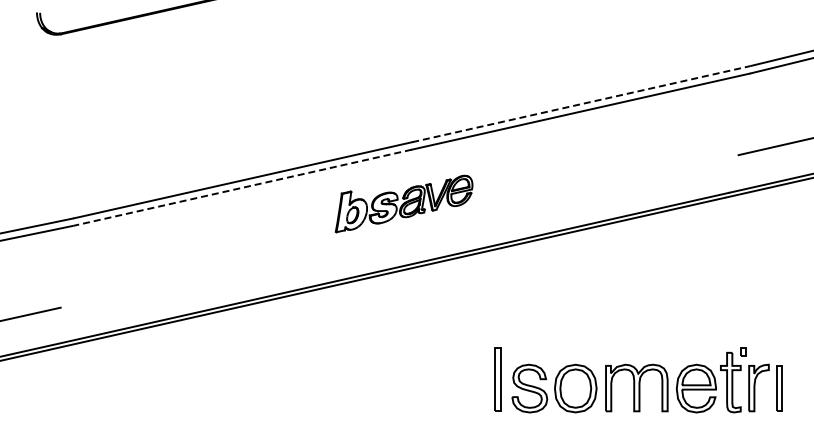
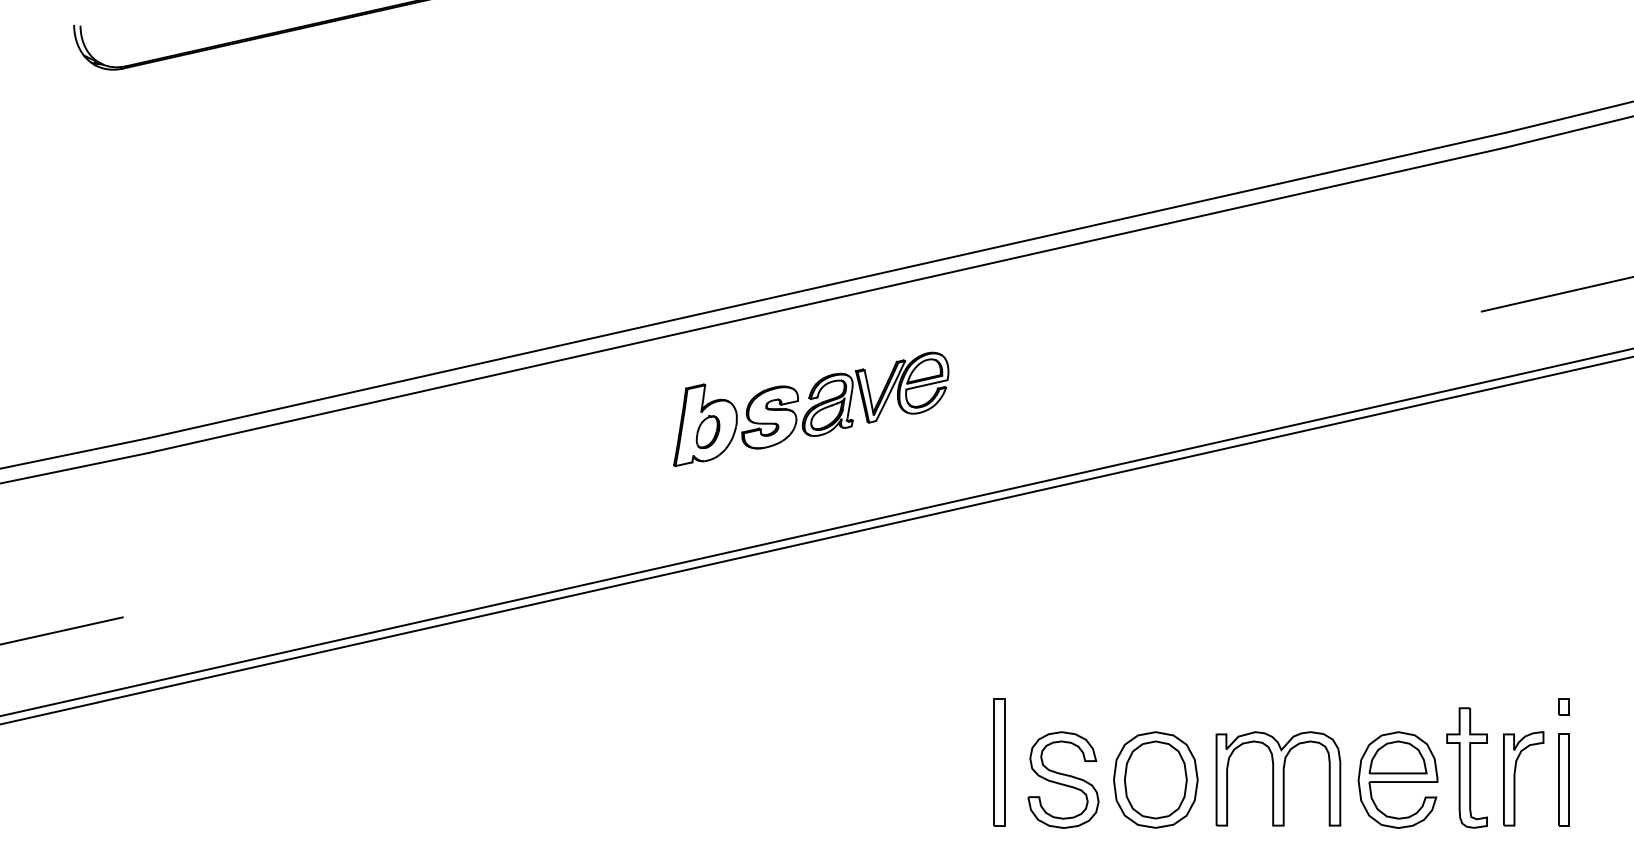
line: (581, 104) -> (1167, 209), dashed -> solid
line: (242, 187) -> (486, 376), dashed -> solid
part: (743, 351) -> (1564, 705), moved

